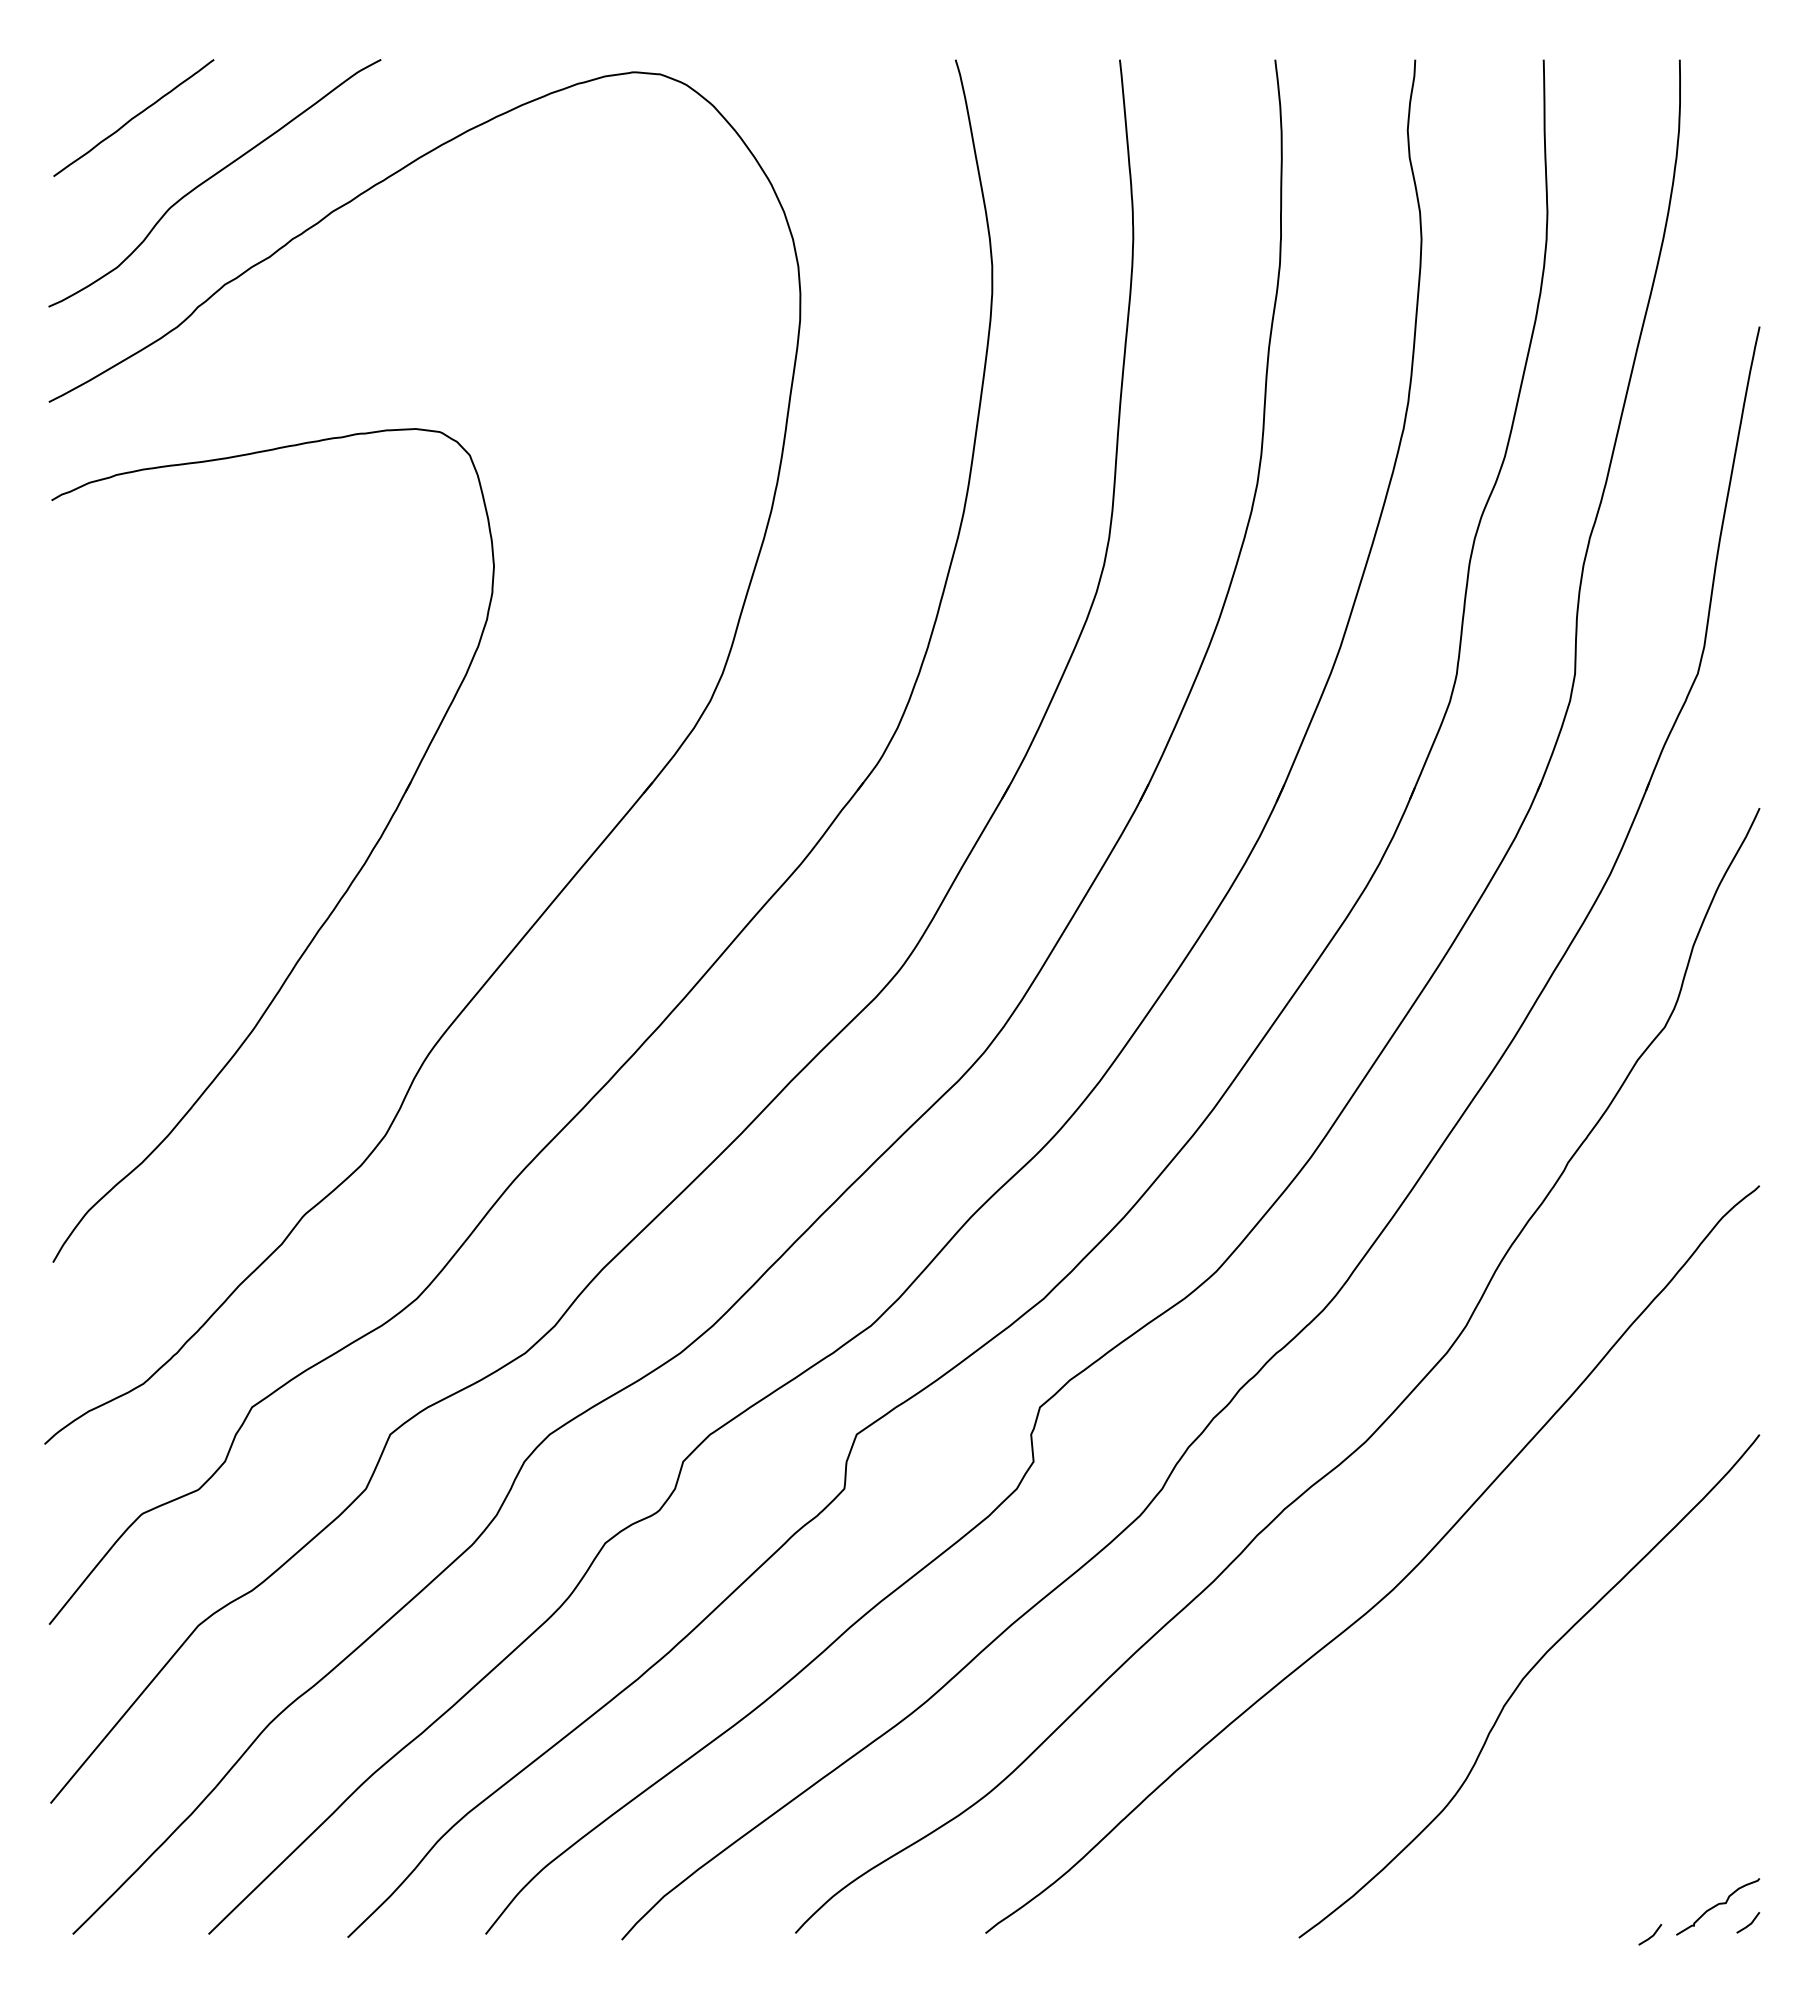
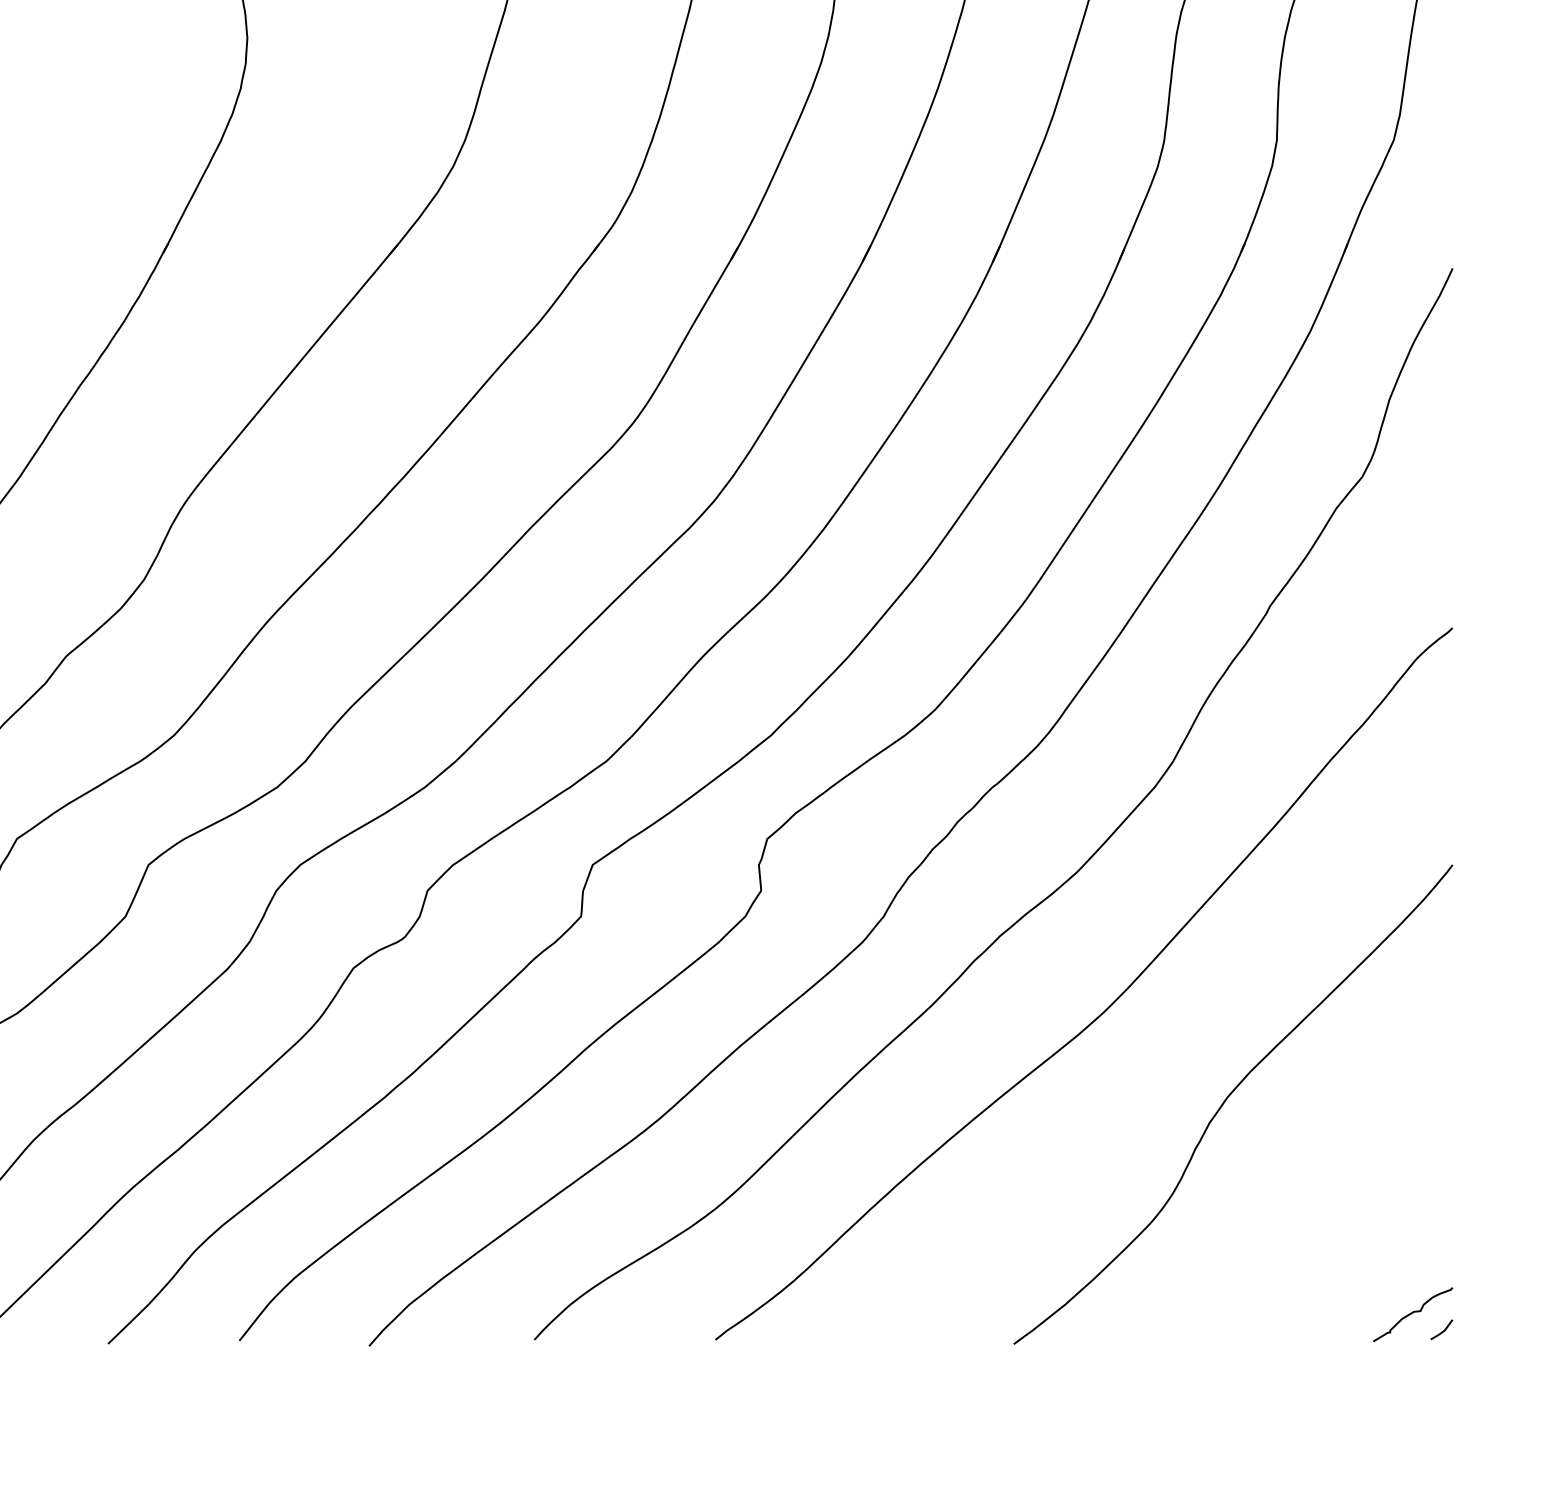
line: (1651, 1935) -> (1349, 1341), removed

